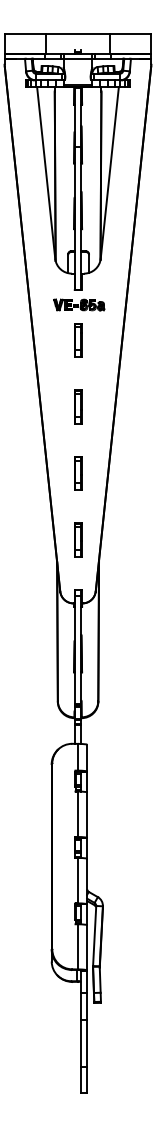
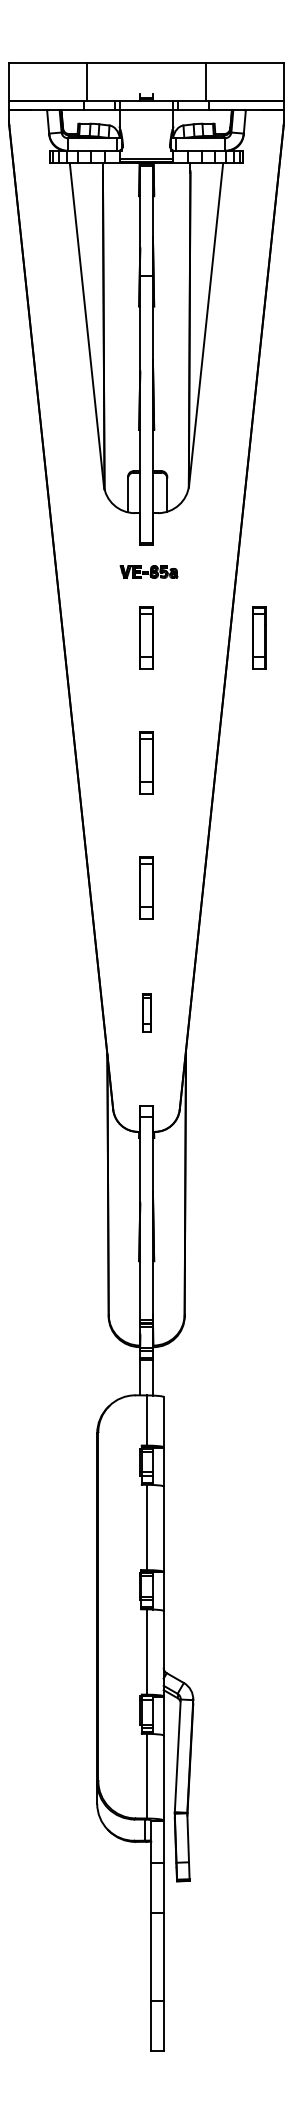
part: (79, 304) -> (149, 571), size x0.6
part: (138, 340) -> (260, 638), added
part: (78, 539) -> (147, 1011), size x0.6

